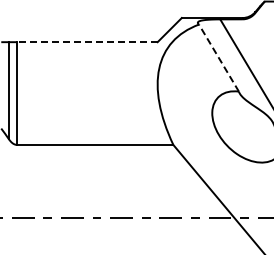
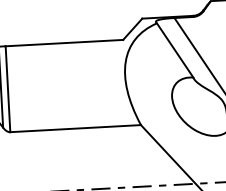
line: (86, 42) -> (63, 43), dashed -> solid
line: (218, 57) -> (174, 49), dashed -> solid

